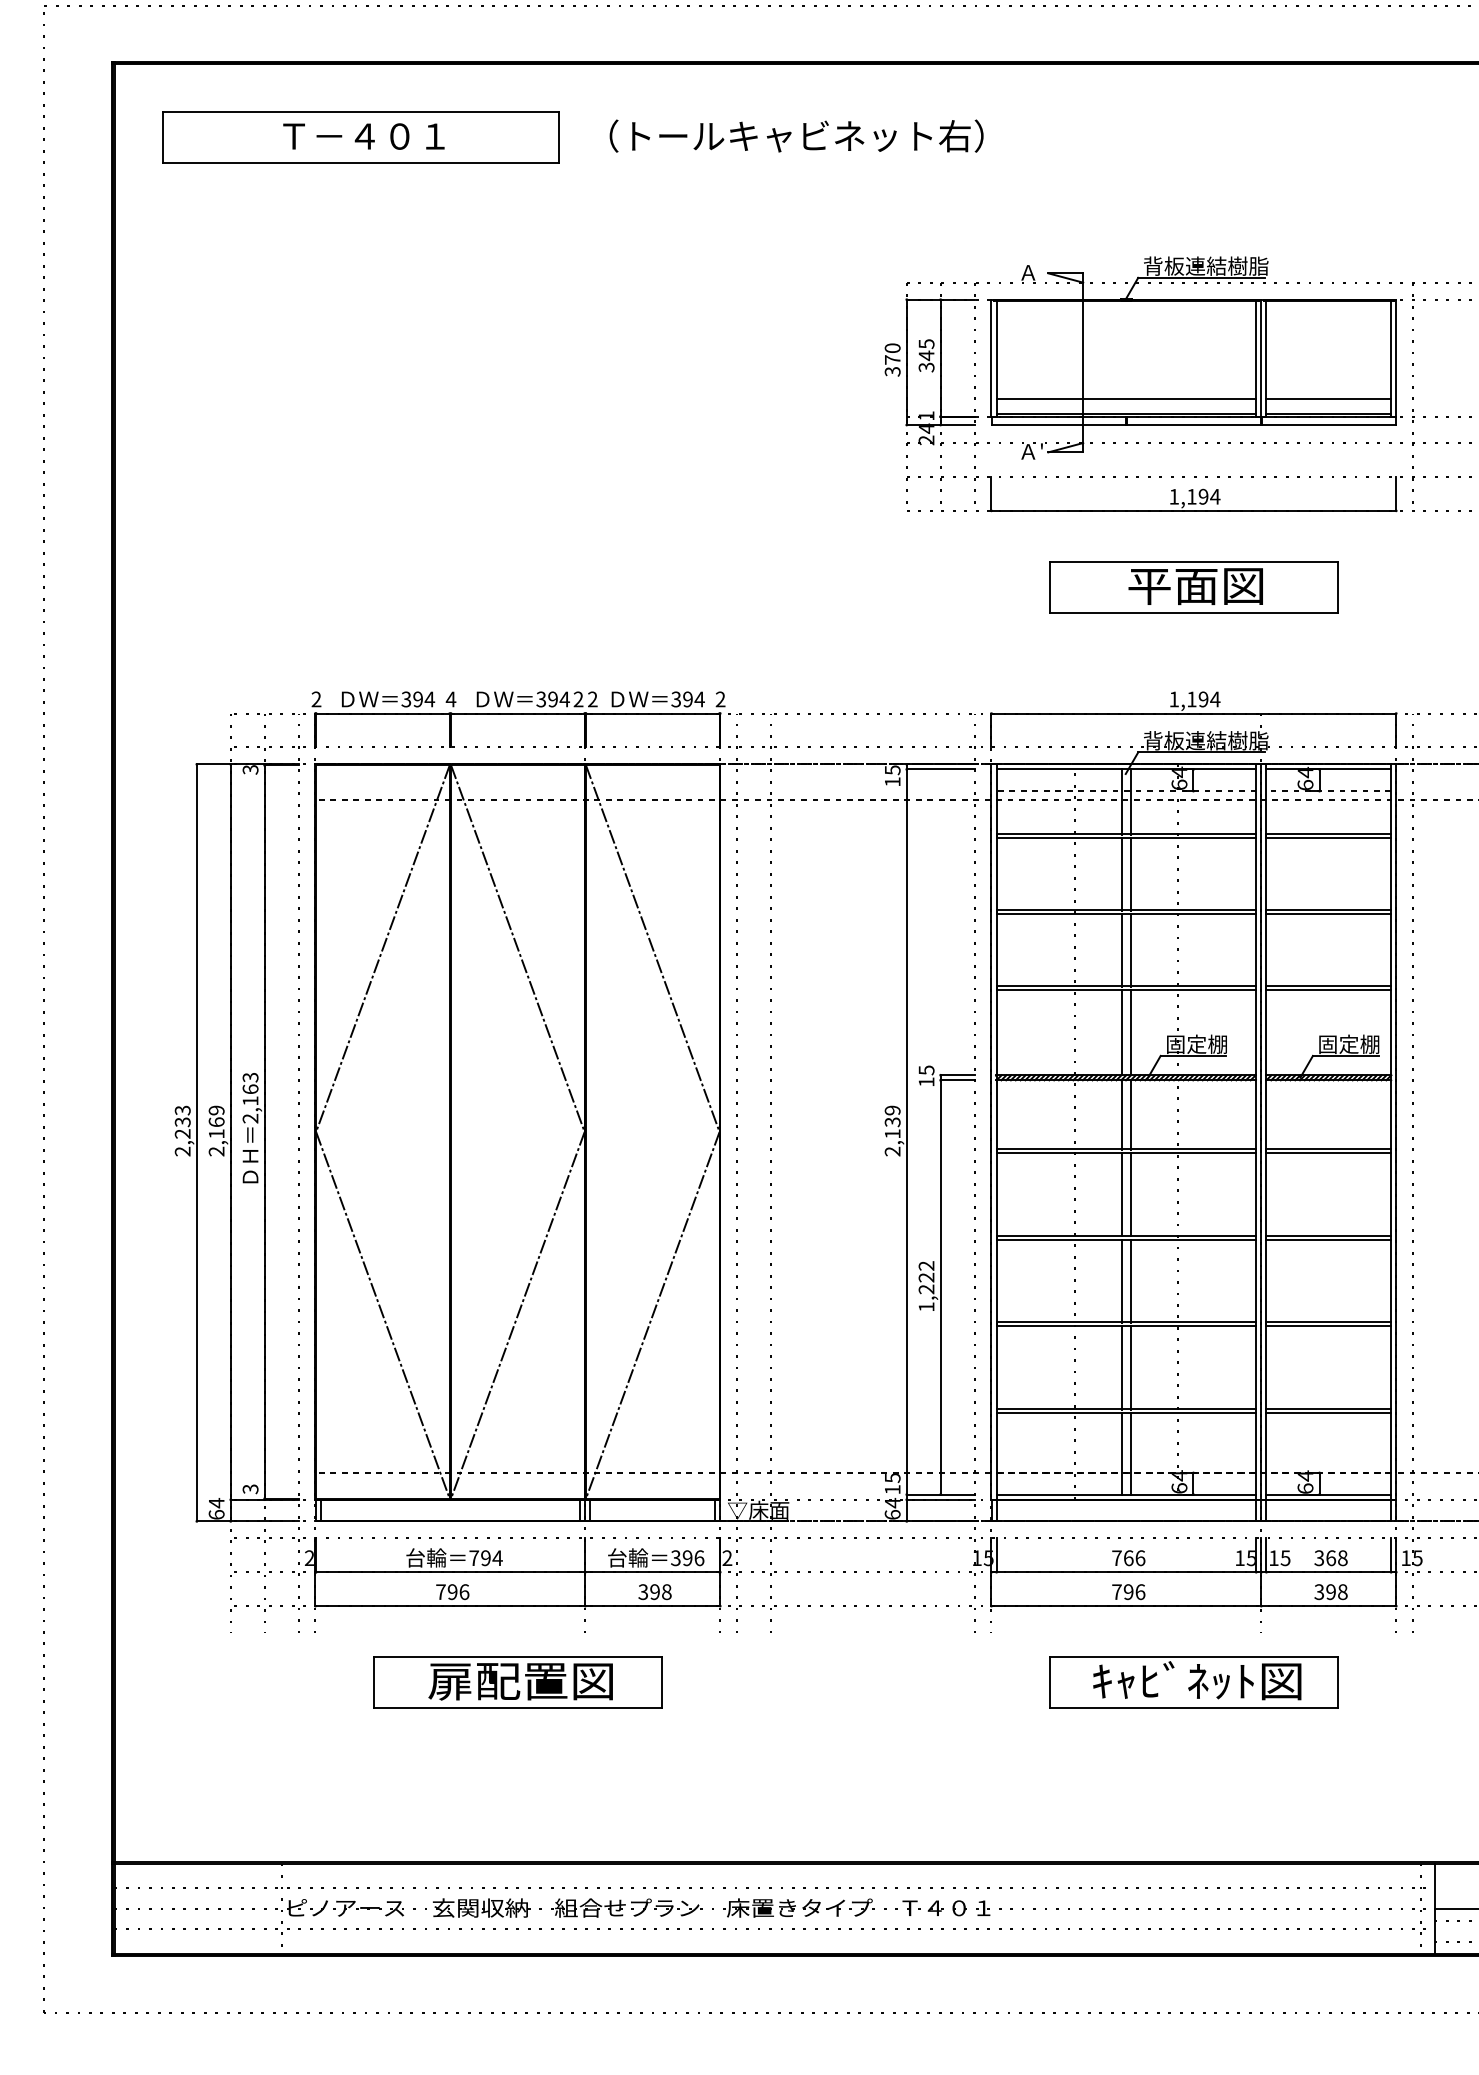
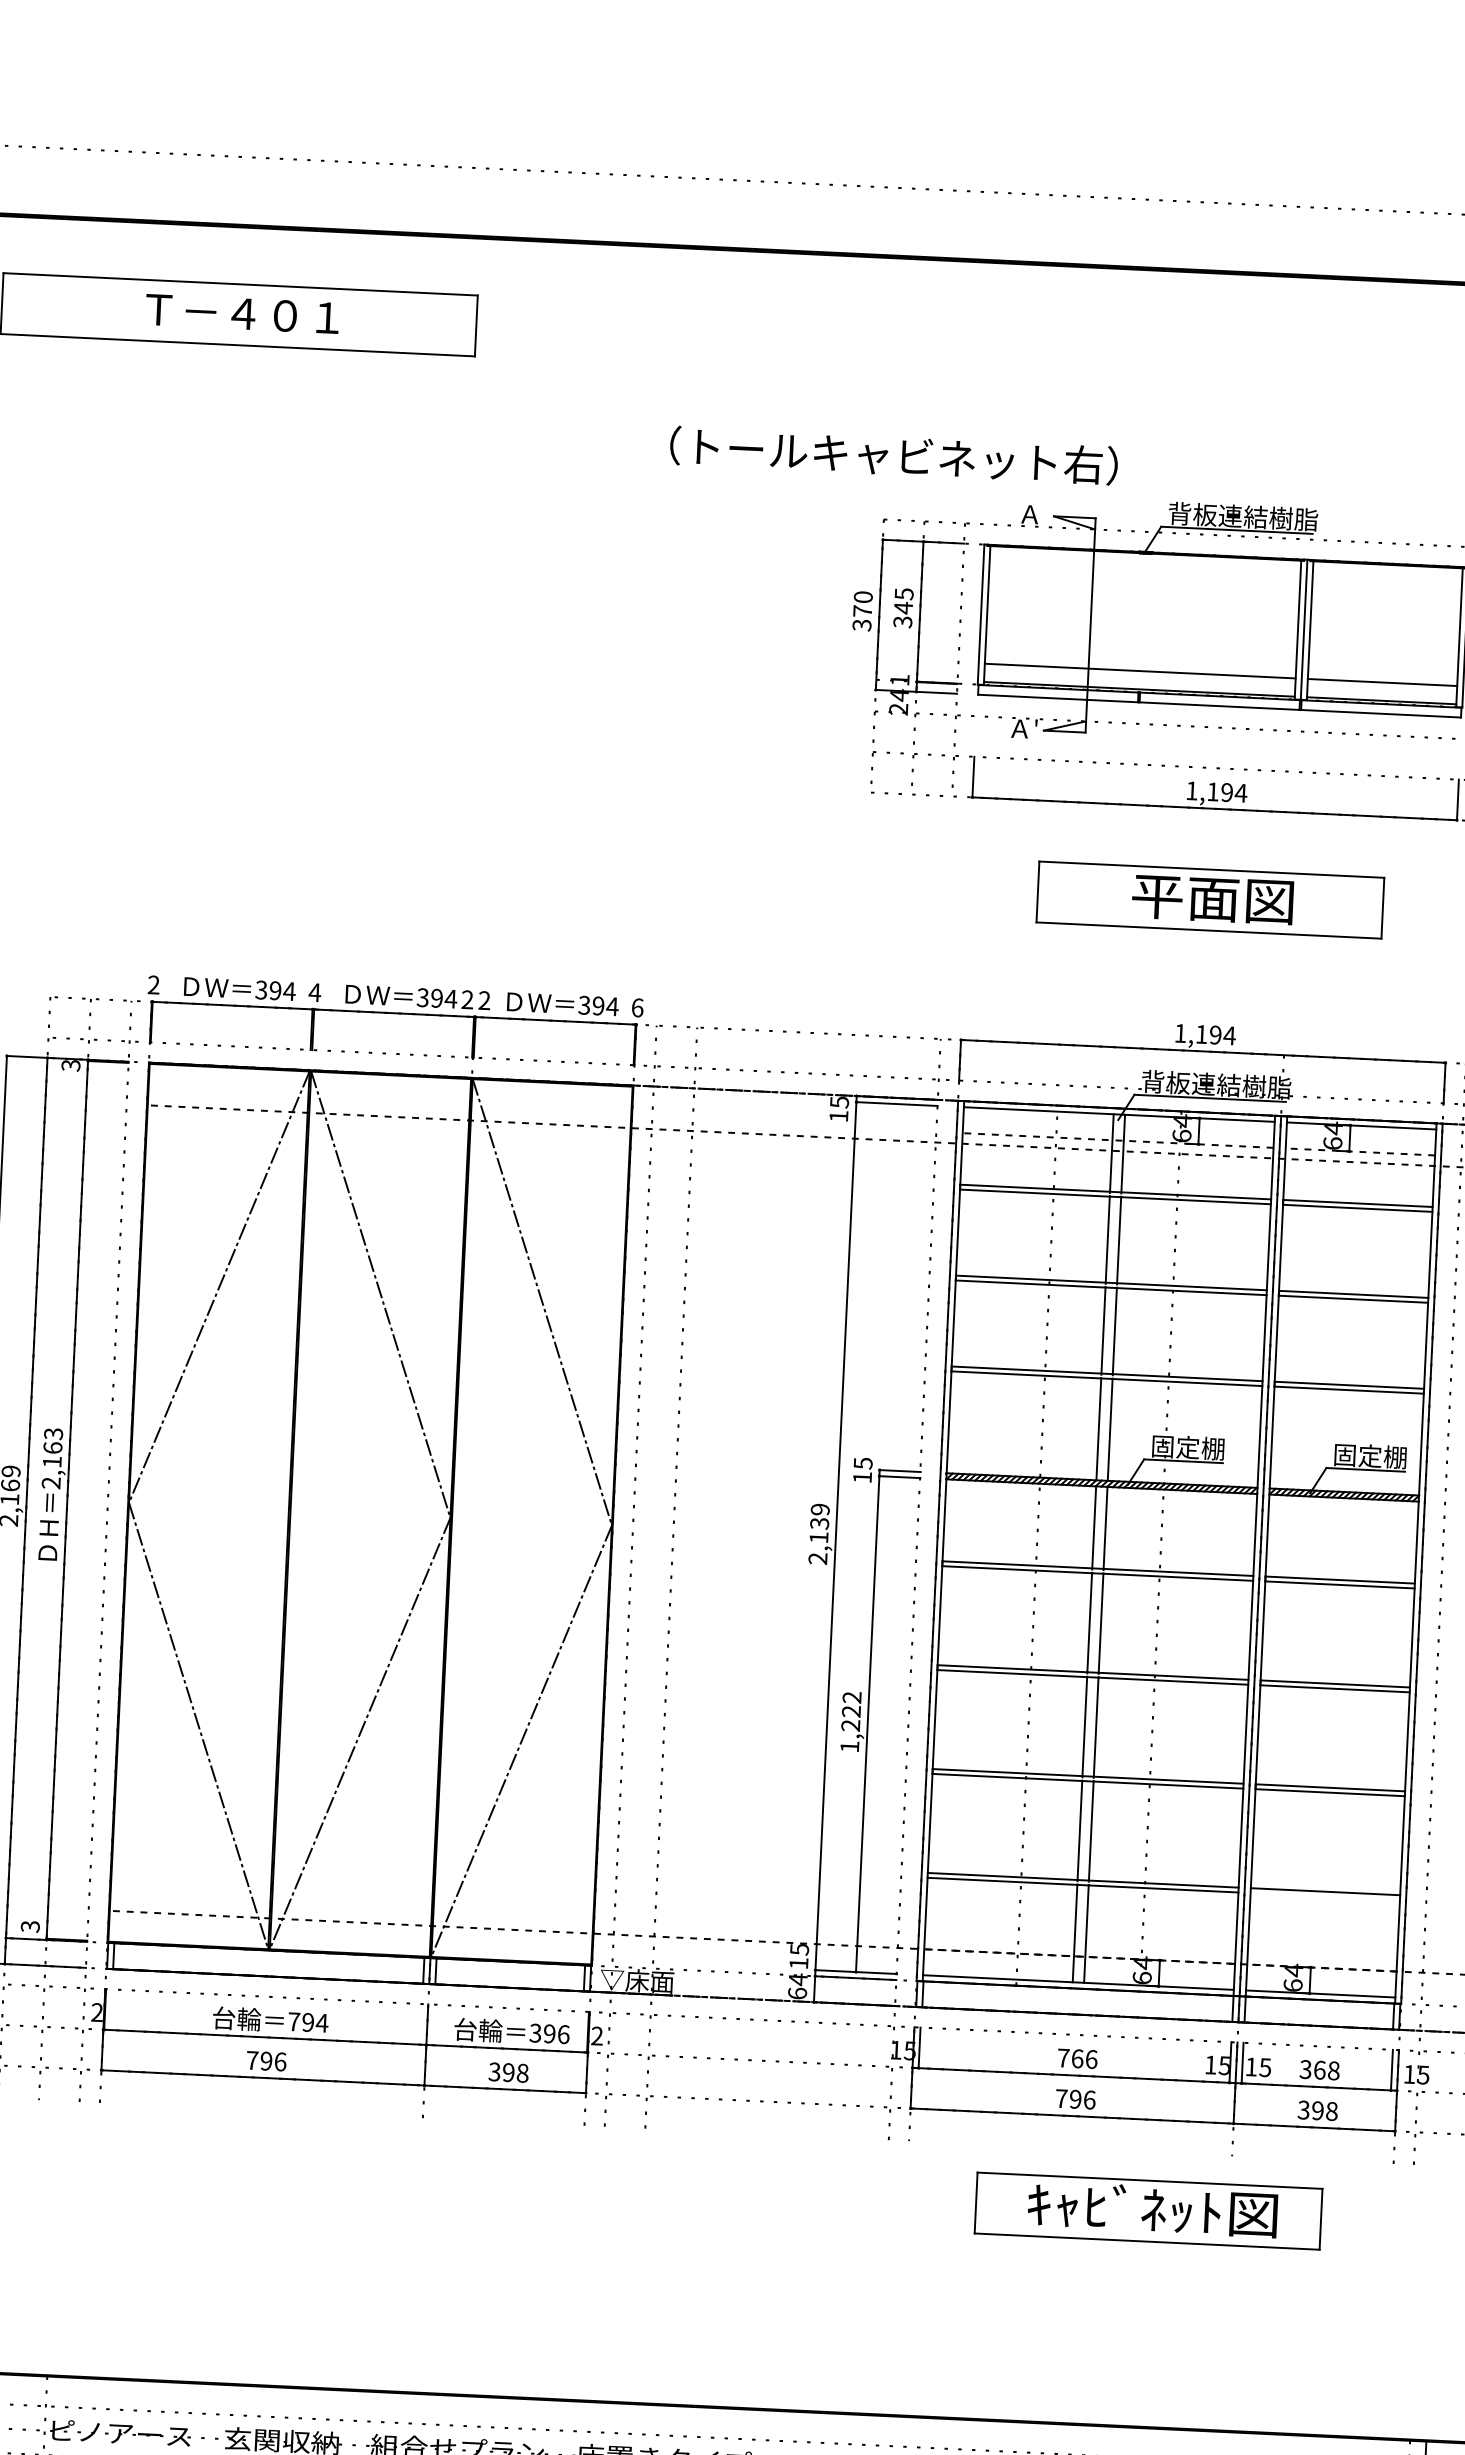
text: (796, 135) -> (893, 454), moved
text: (720, 699) -> (637, 1007), 2 -> 6
line: (1328, 1413) -> (1324, 1896), removed
part: (517, 1682) -> (338, 2173), removed

